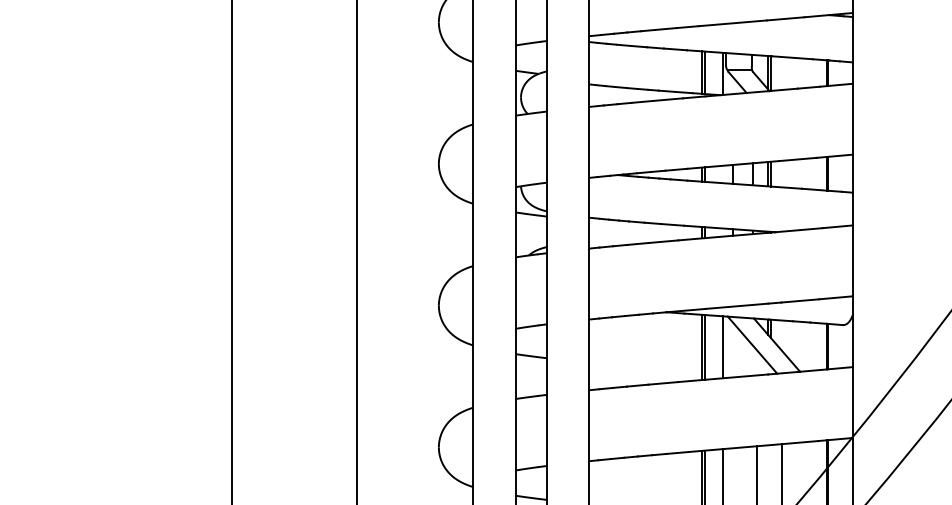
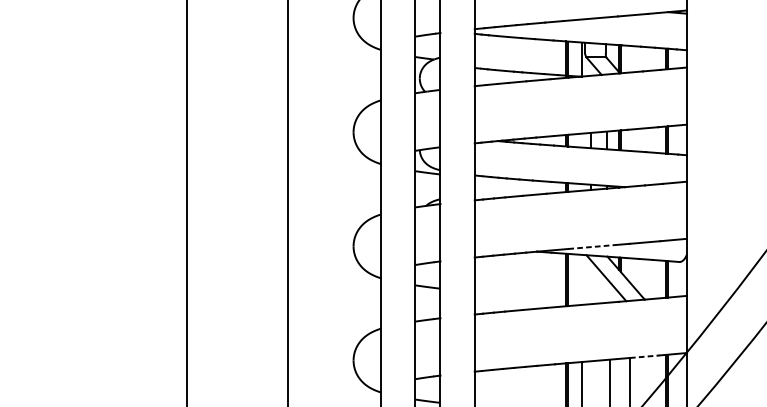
line: (736, 306) -> (593, 247), solid -> dashed
line: (722, 347) -> (582, 280), removed
line: (800, 442) -> (645, 356), solid -> dashed

